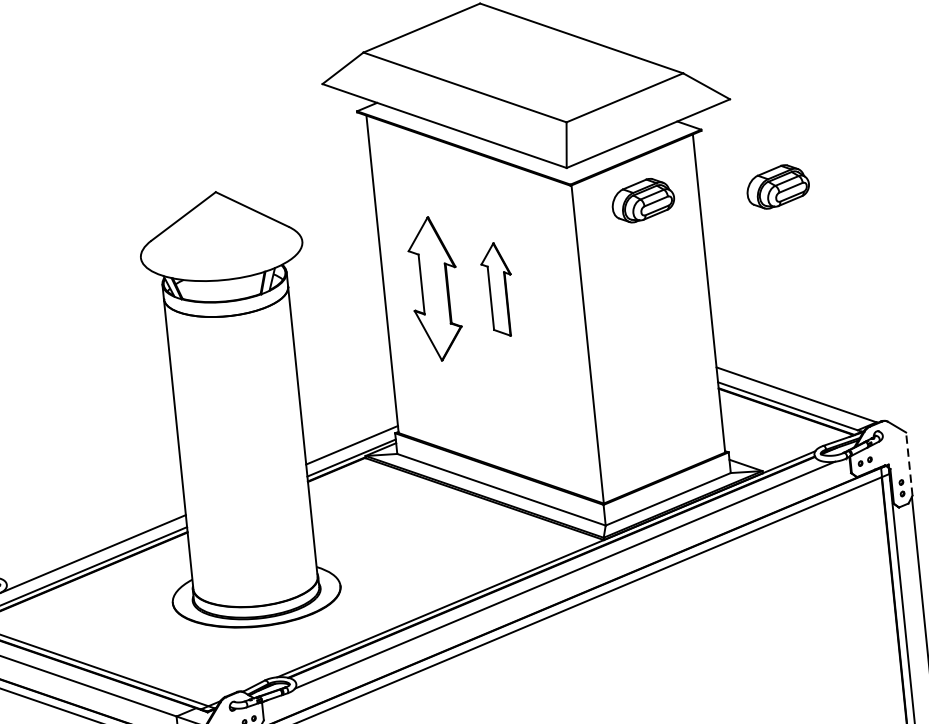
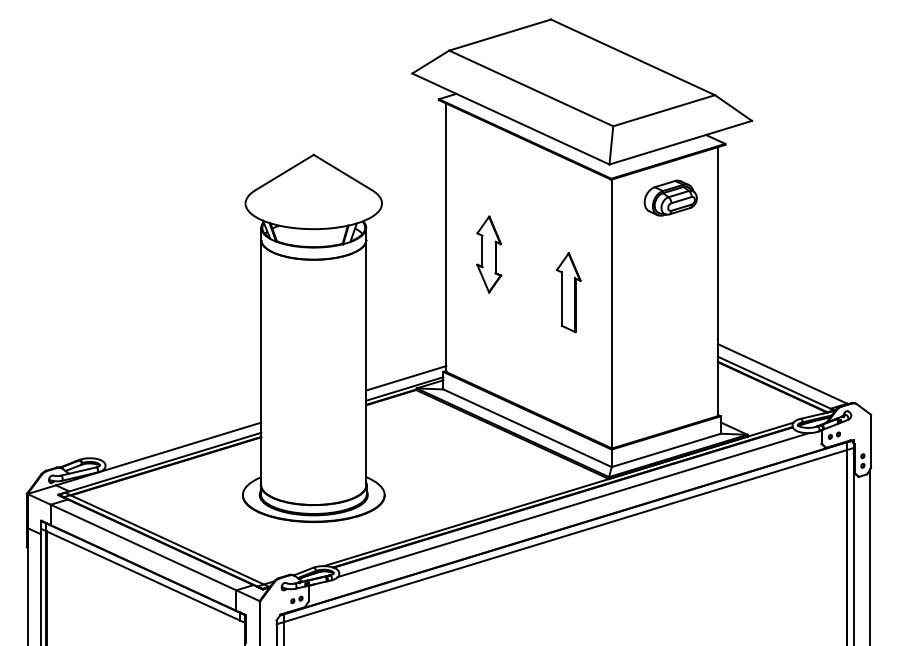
part: (777, 186) -> (784, 197), removed
part: (435, 288) -> (489, 254), size x0.62
part: (497, 289) -> (568, 292), moved
line: (909, 464) -> (871, 441), dashed -> solid

